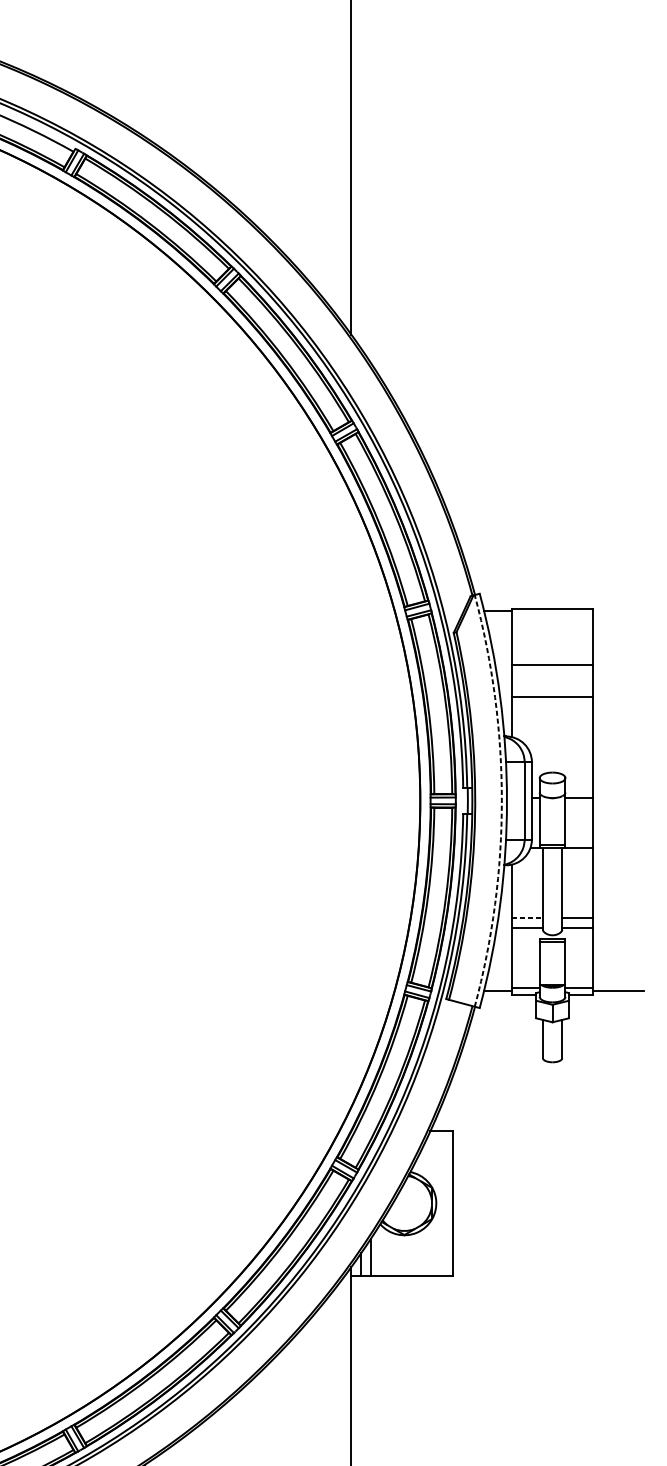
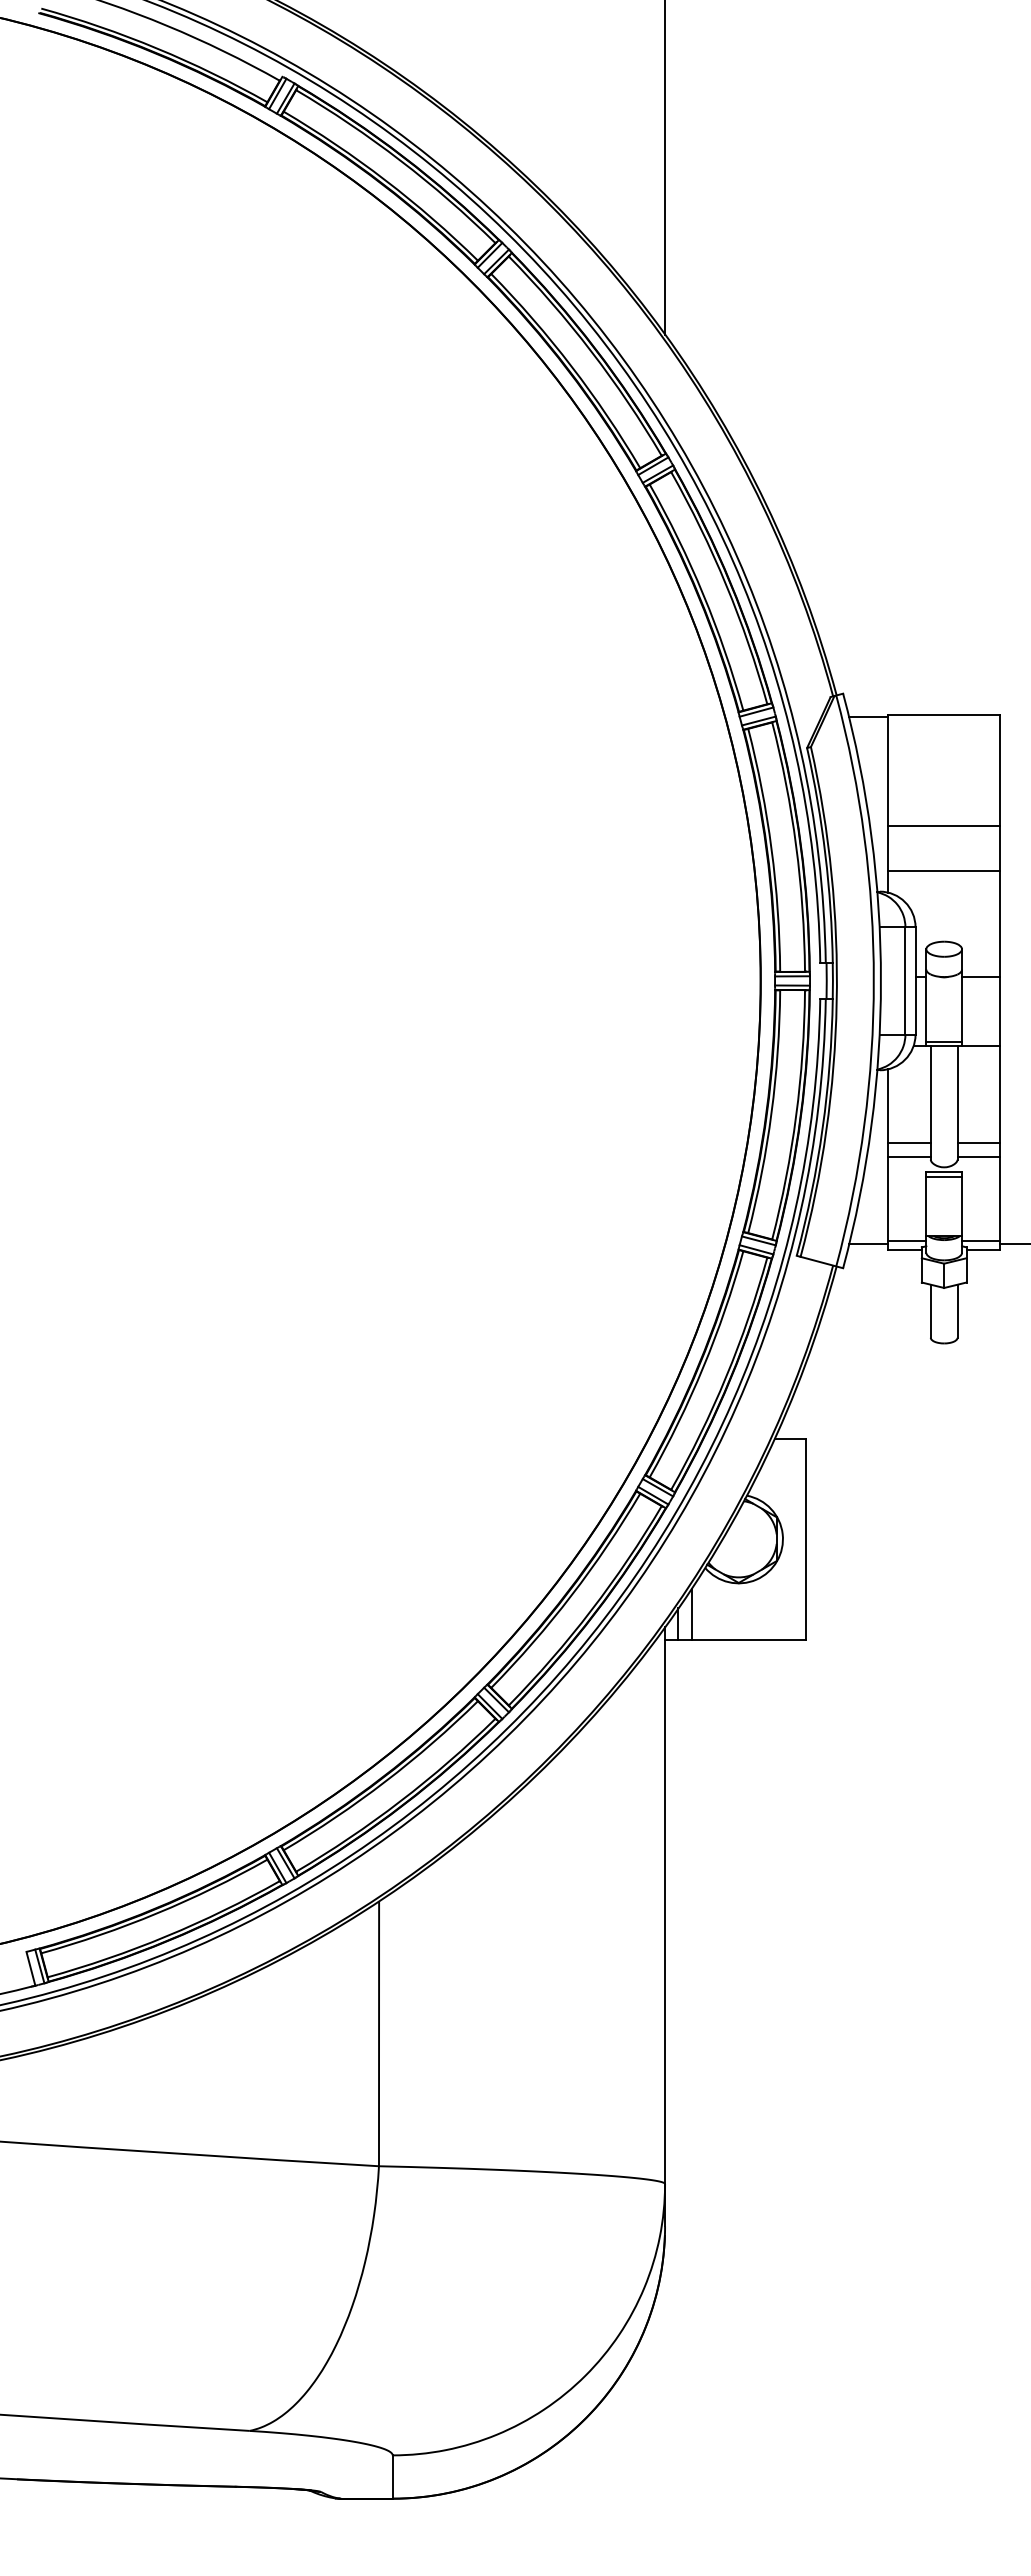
line: (552, 665) -> (944, 826), moved
line: (552, 697) -> (944, 871), moved
arc: (501, 800) -> (873, 980), dashed -> solid
line: (528, 917) -> (910, 1142), dashed -> solid

